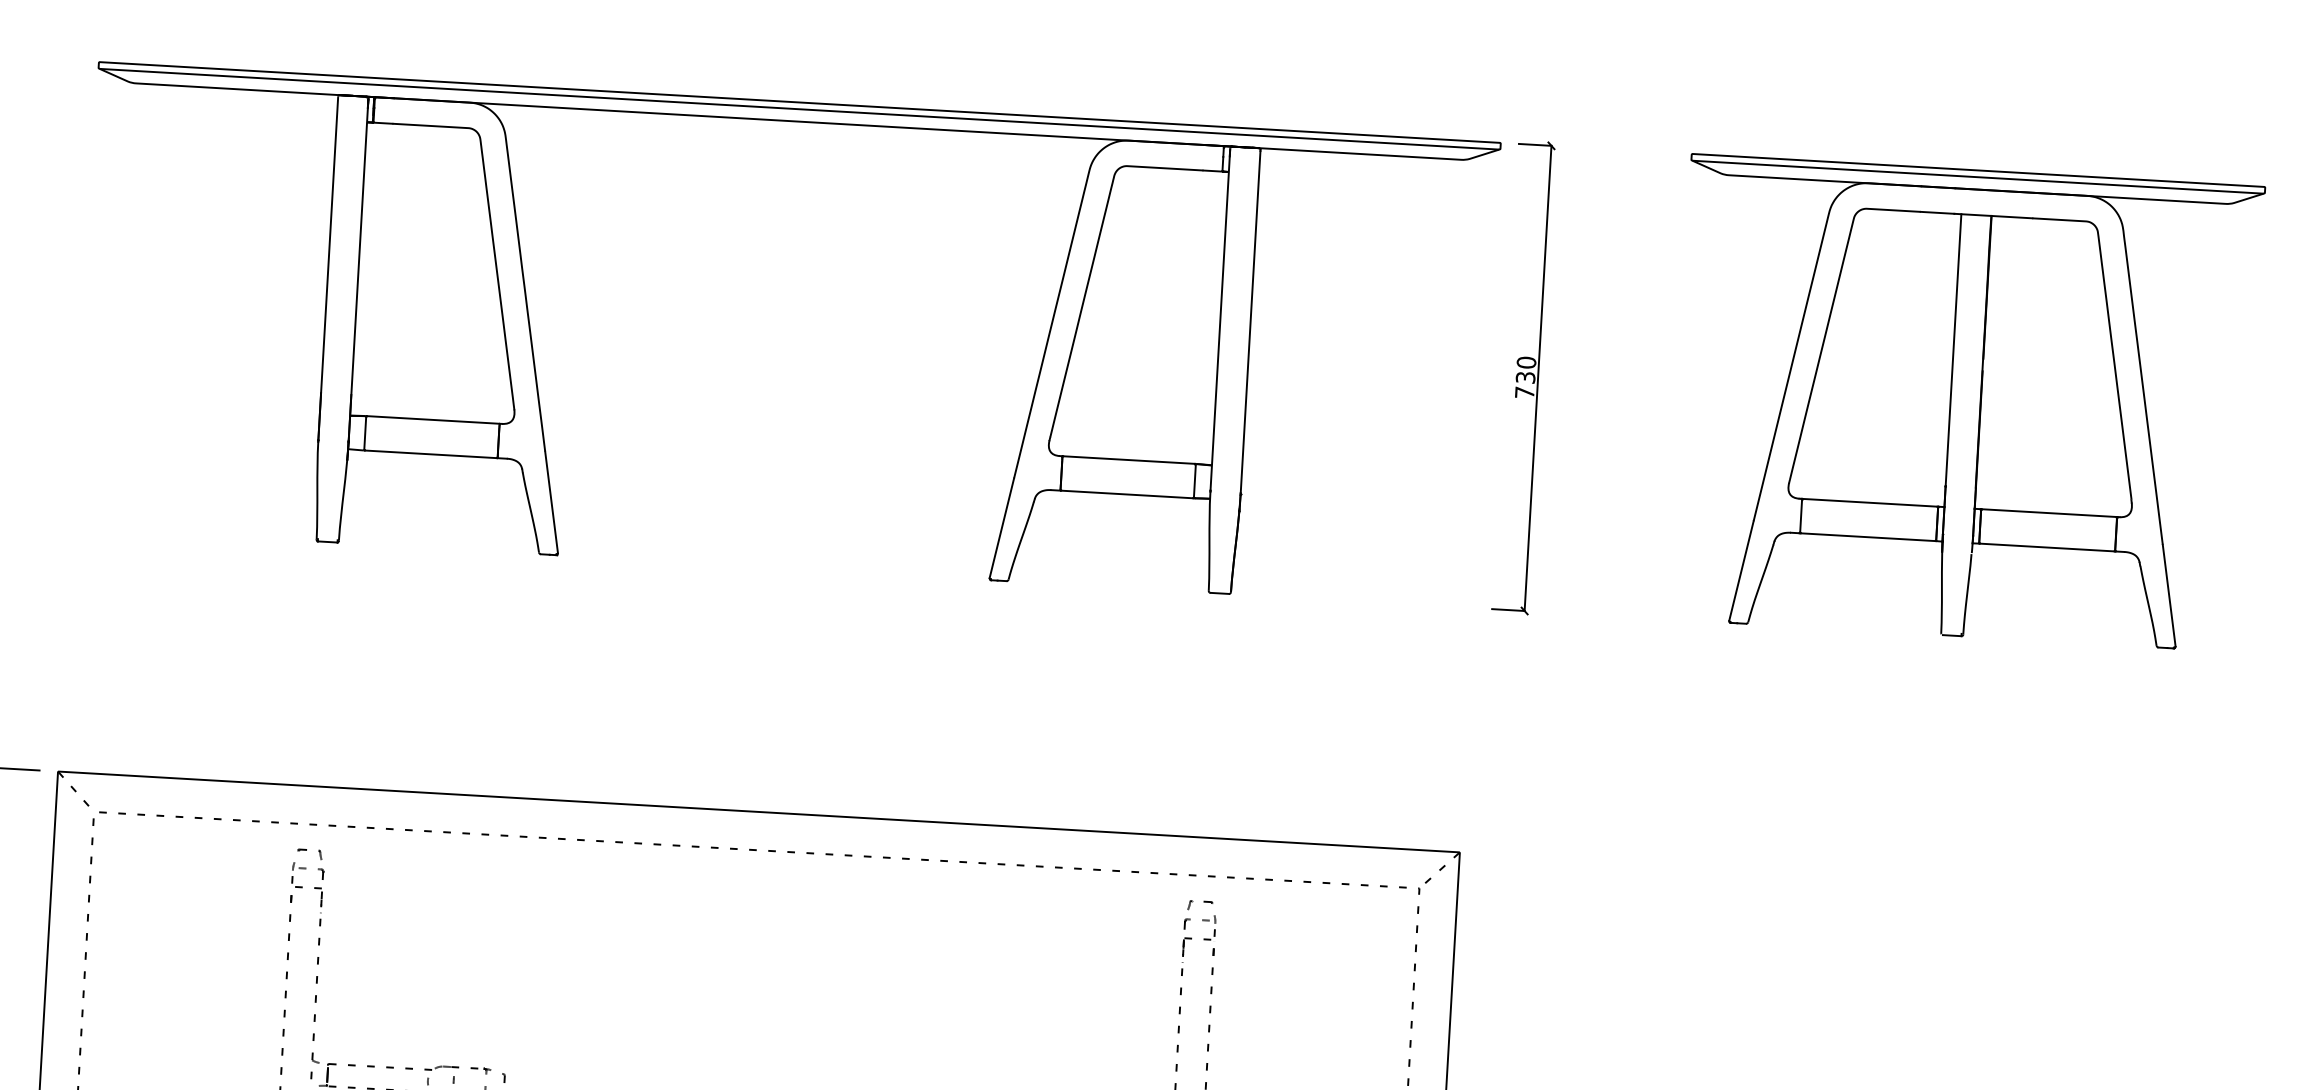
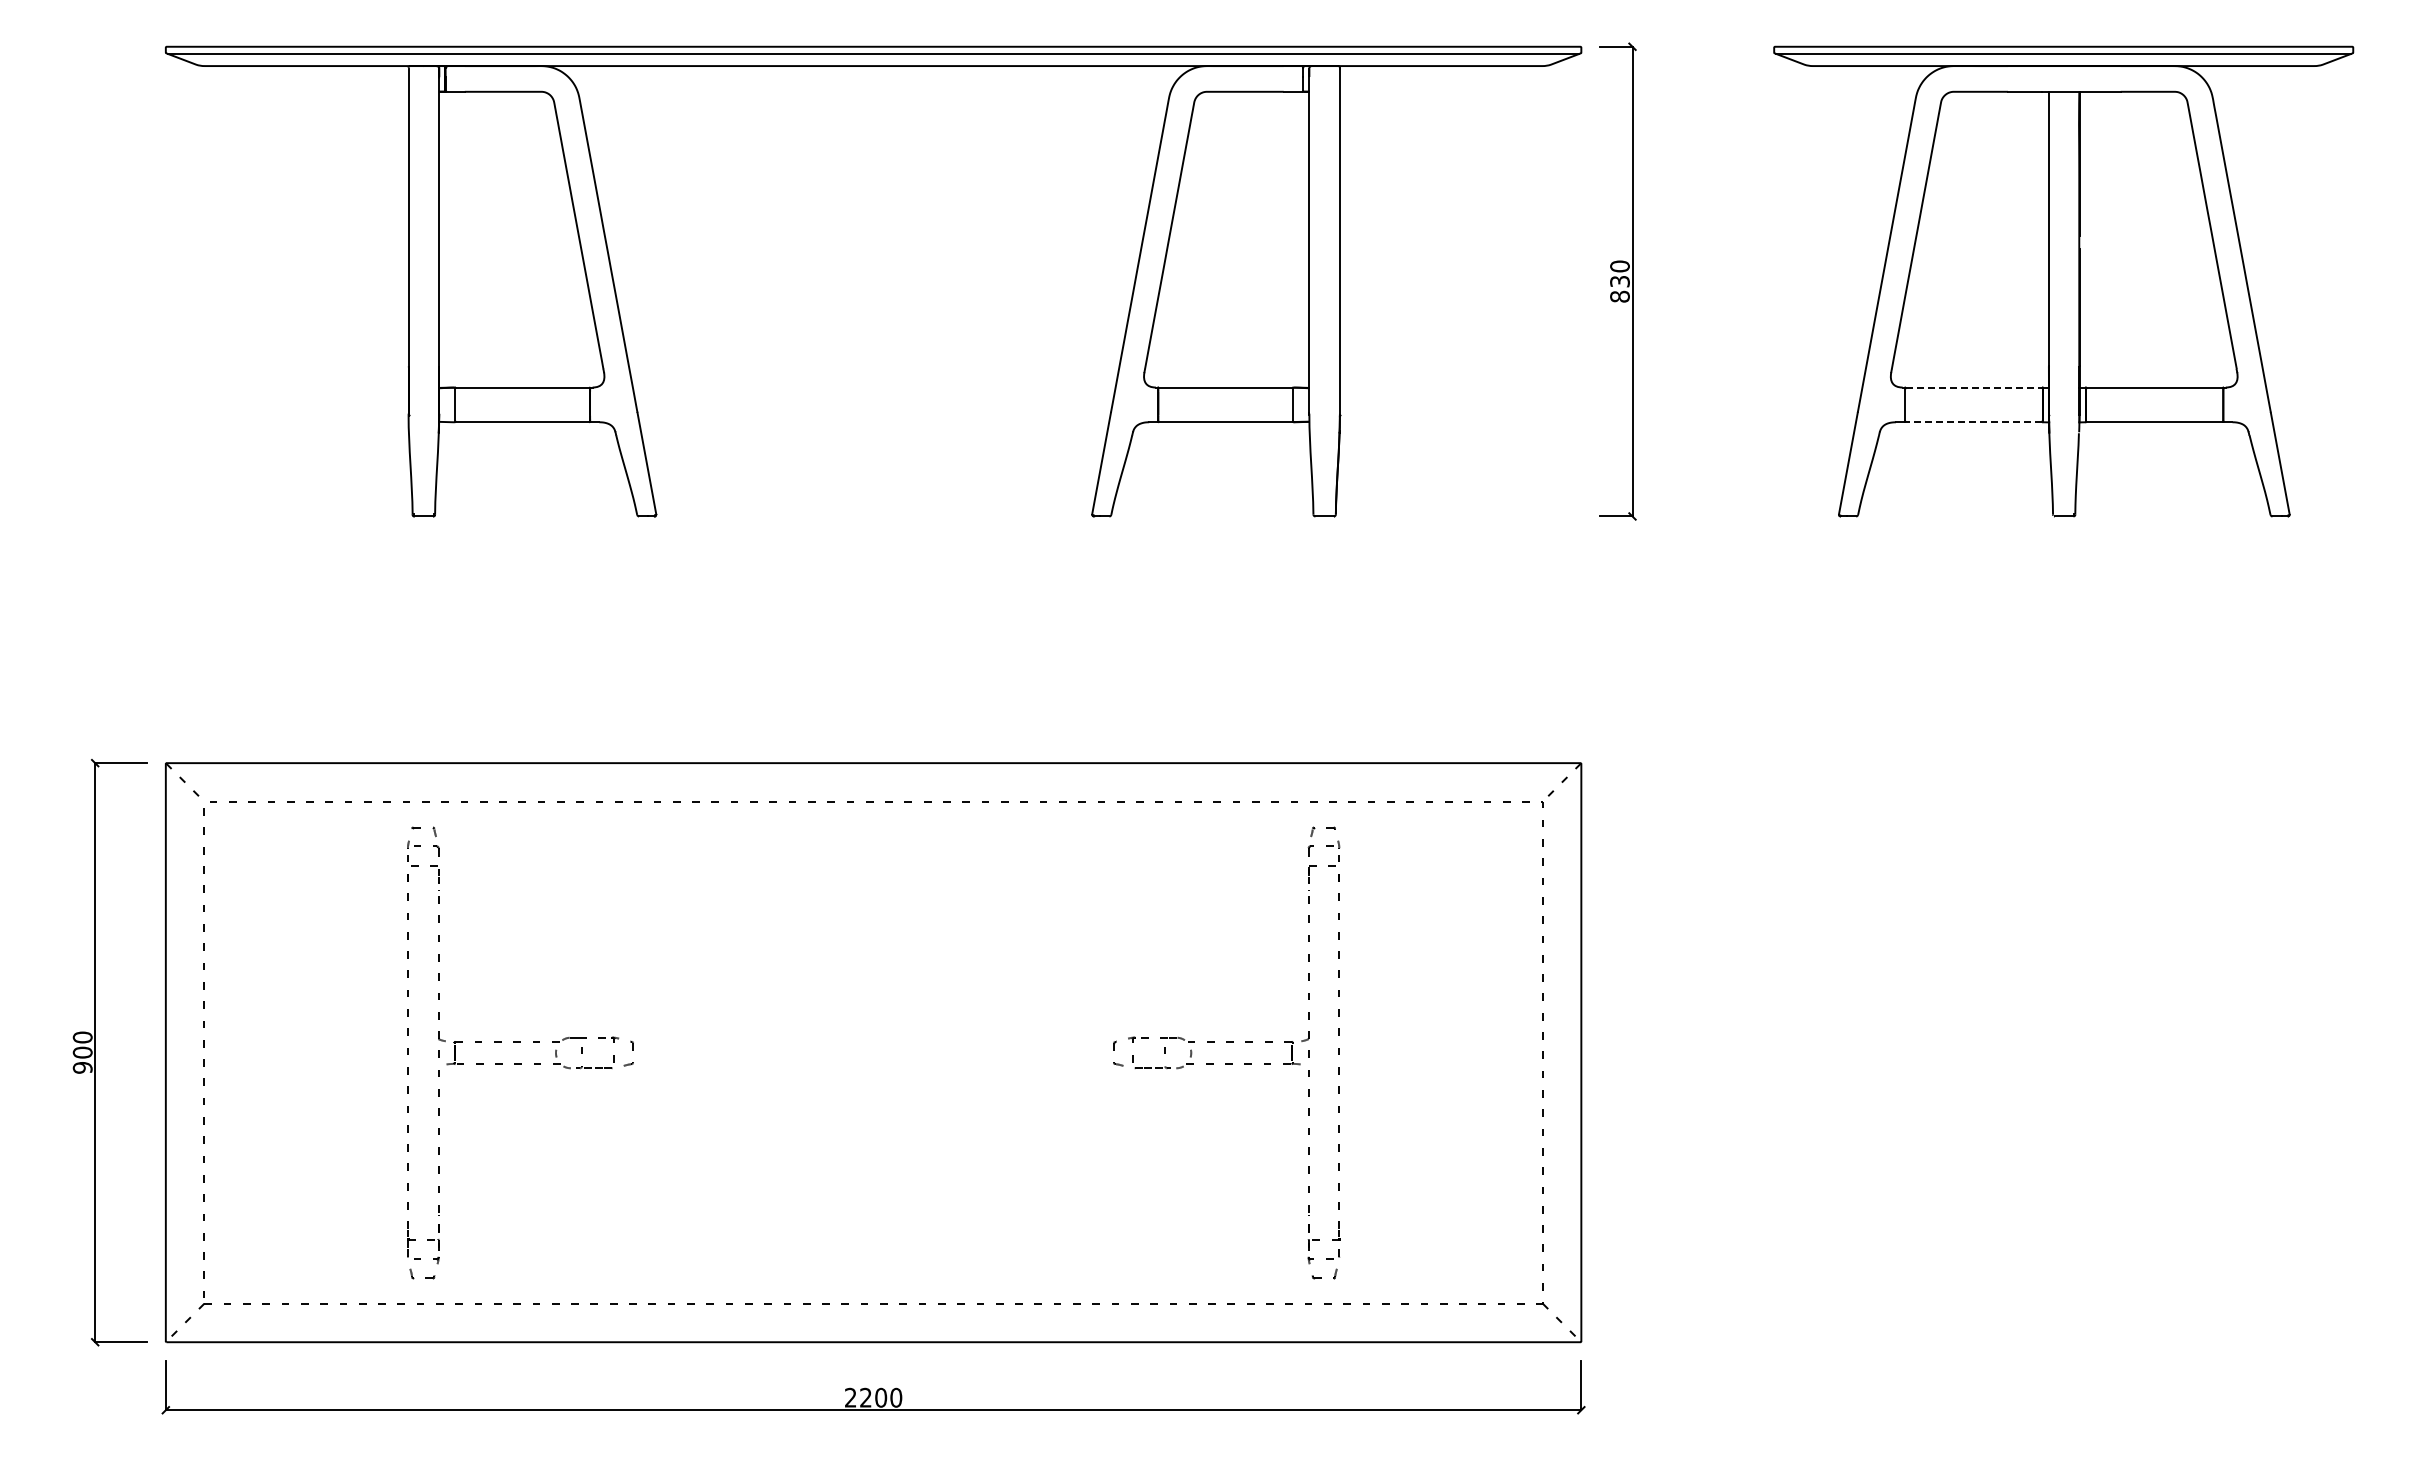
text: (1524, 392) -> (1619, 296), 730 -> 830
line: (1870, 502) -> (1974, 387), solid -> dashed
line: (1867, 537) -> (1973, 422), solid -> dashed

